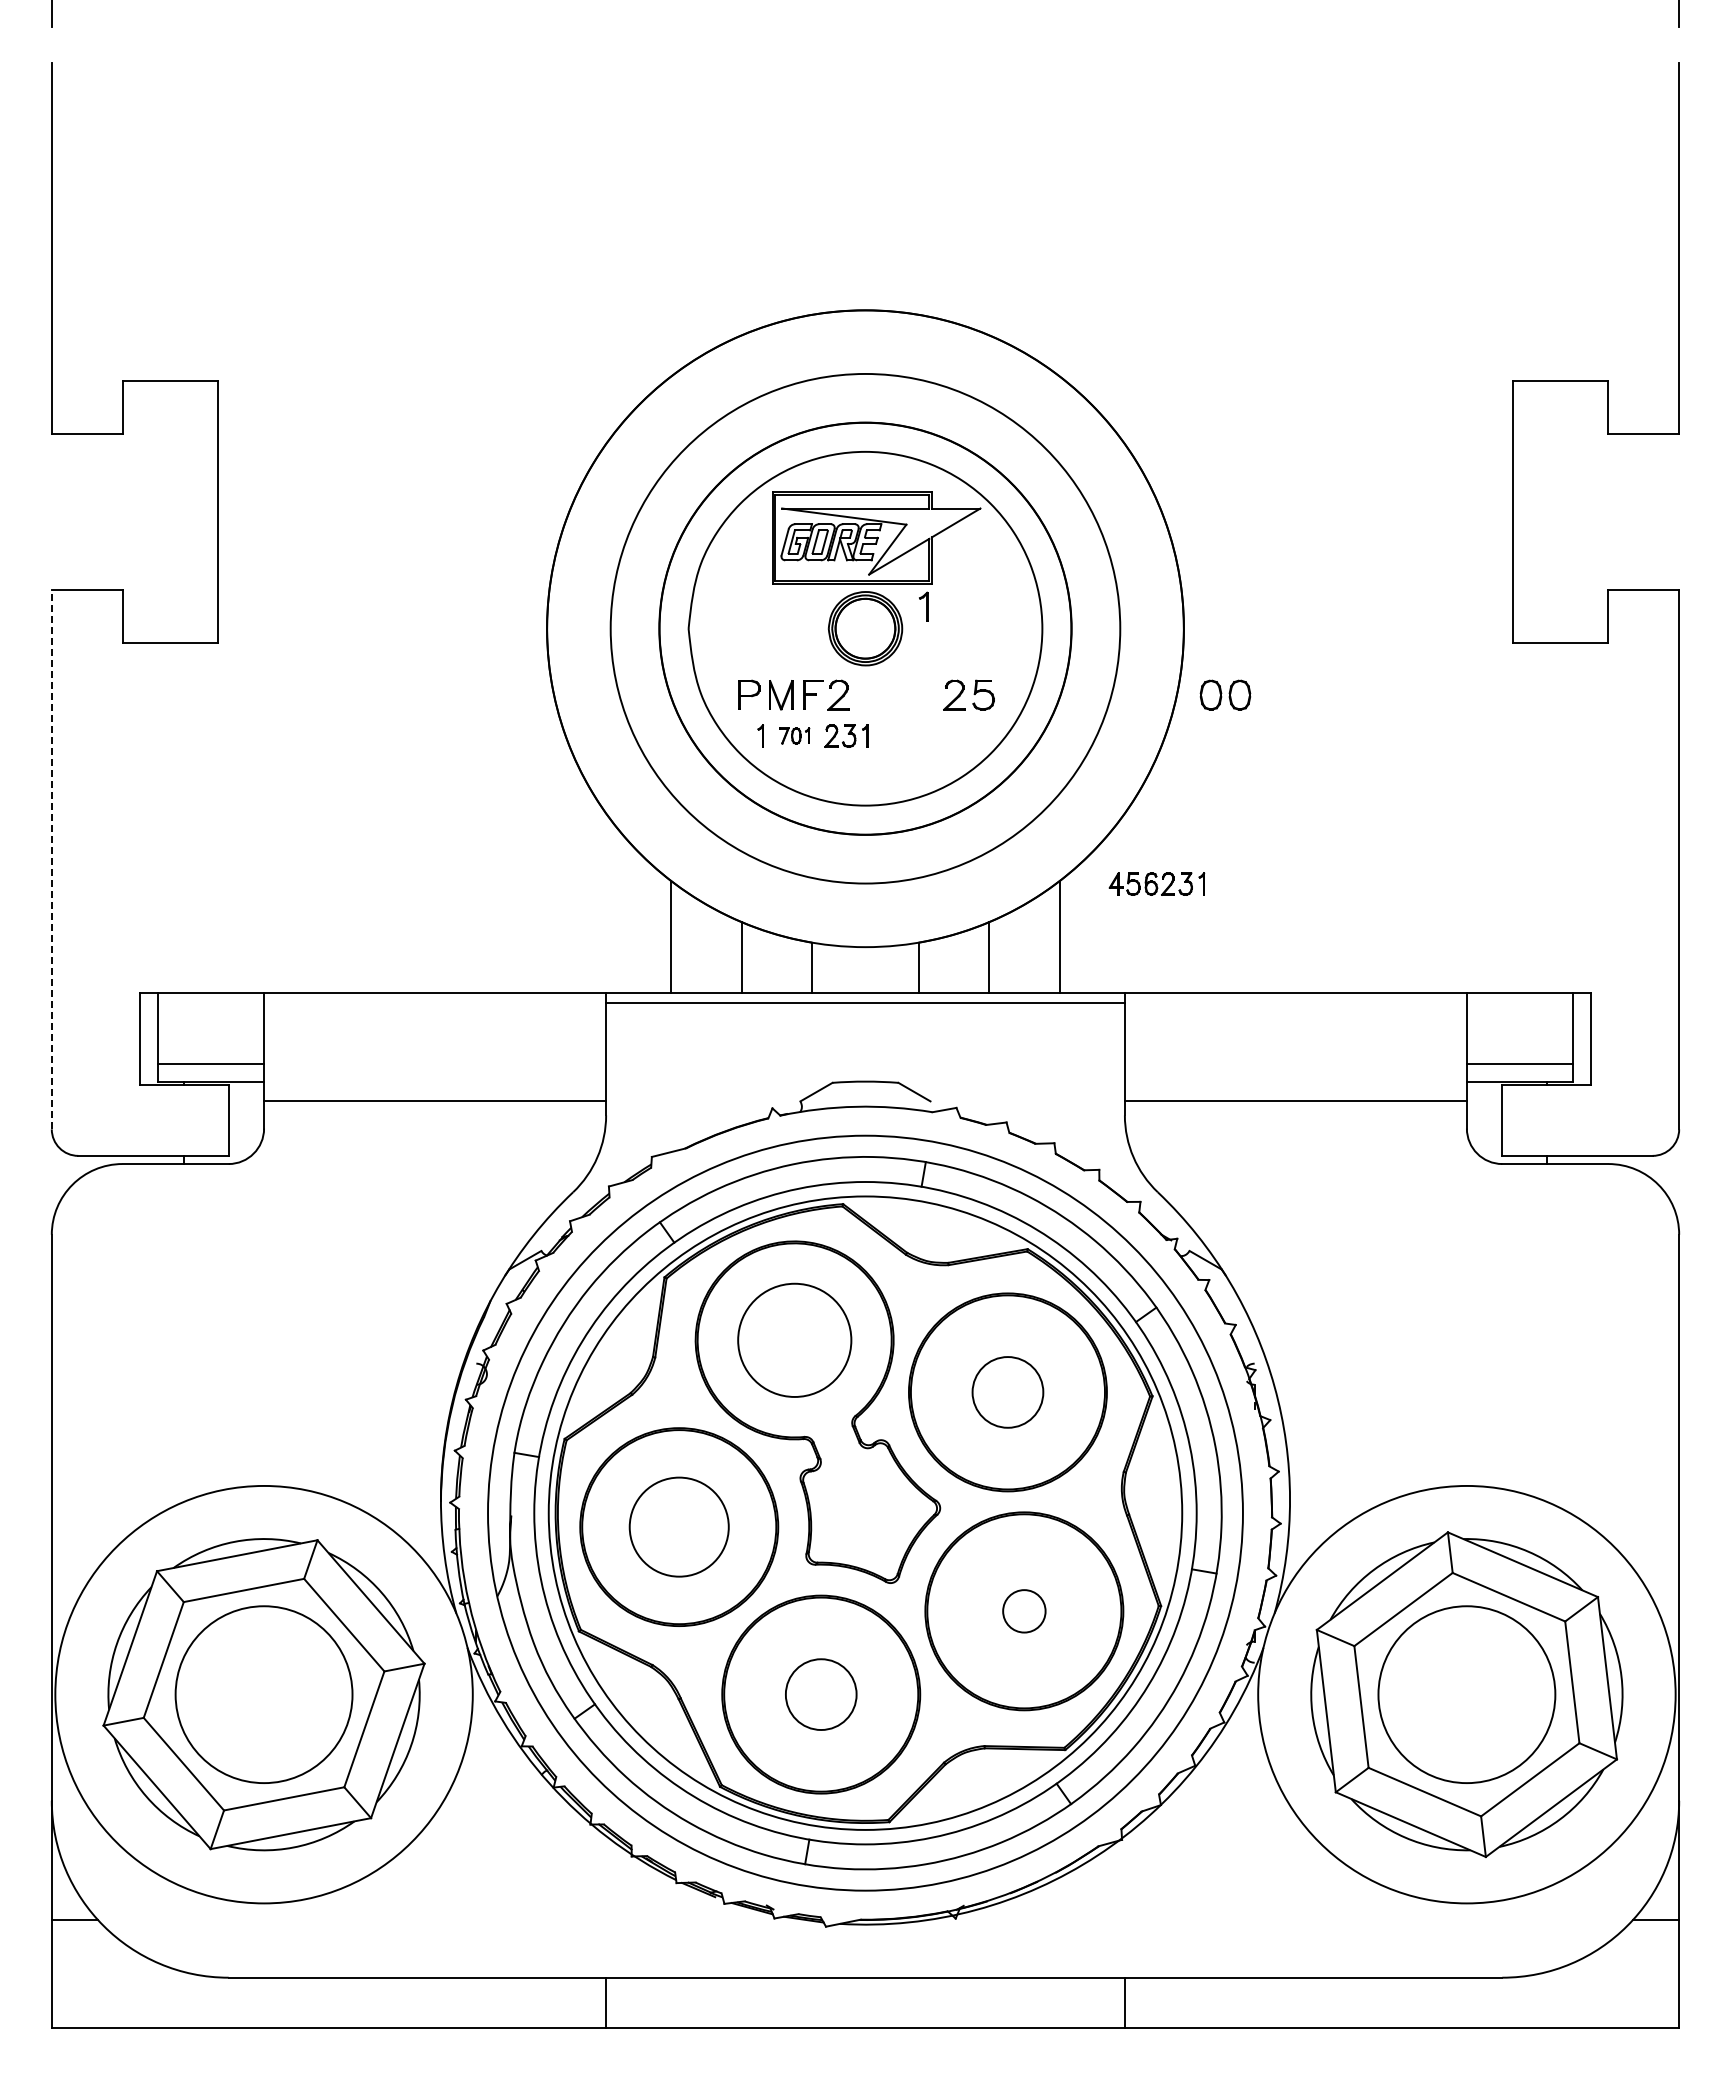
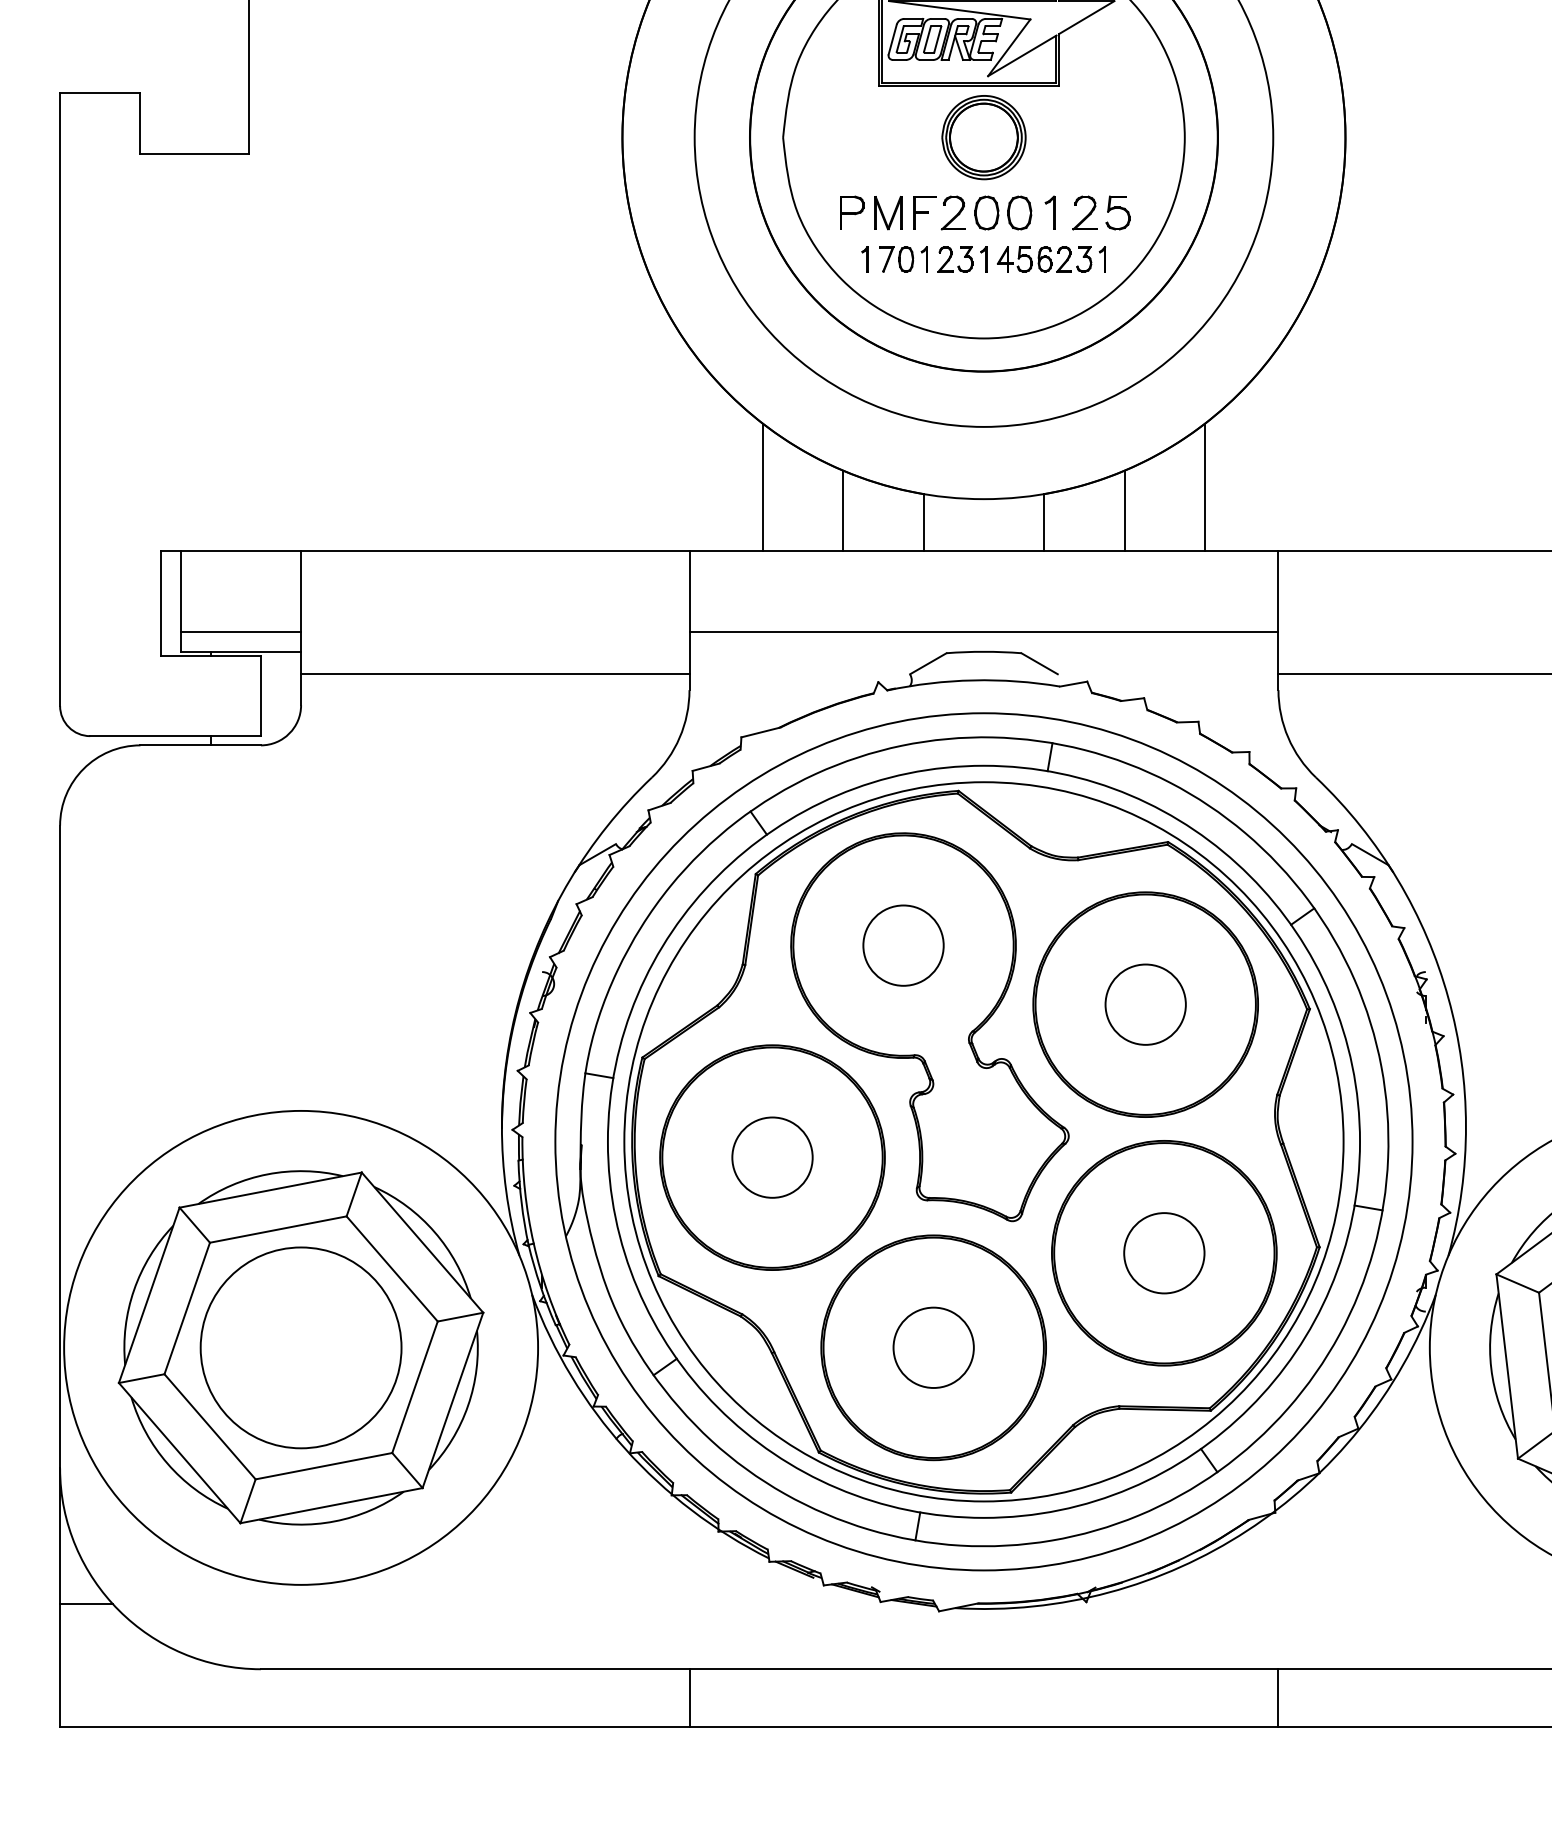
part: (923, 606) -> (1049, 212), moved
part: (1225, 694) -> (1003, 212), moved
part: (794, 735) -> (903, 258), size x1.43
line: (51, 859) -> (59, 399), dashed -> solid
part: (1156, 883) -> (1050, 258), moved
line: (865, 1002) -> (983, 631), moved
circle: (794, 1340) -> (903, 945), size x0.62
circle: (678, 1526) -> (771, 1156), size x0.71
circle: (1024, 1610) -> (1164, 1252), size x1.67

